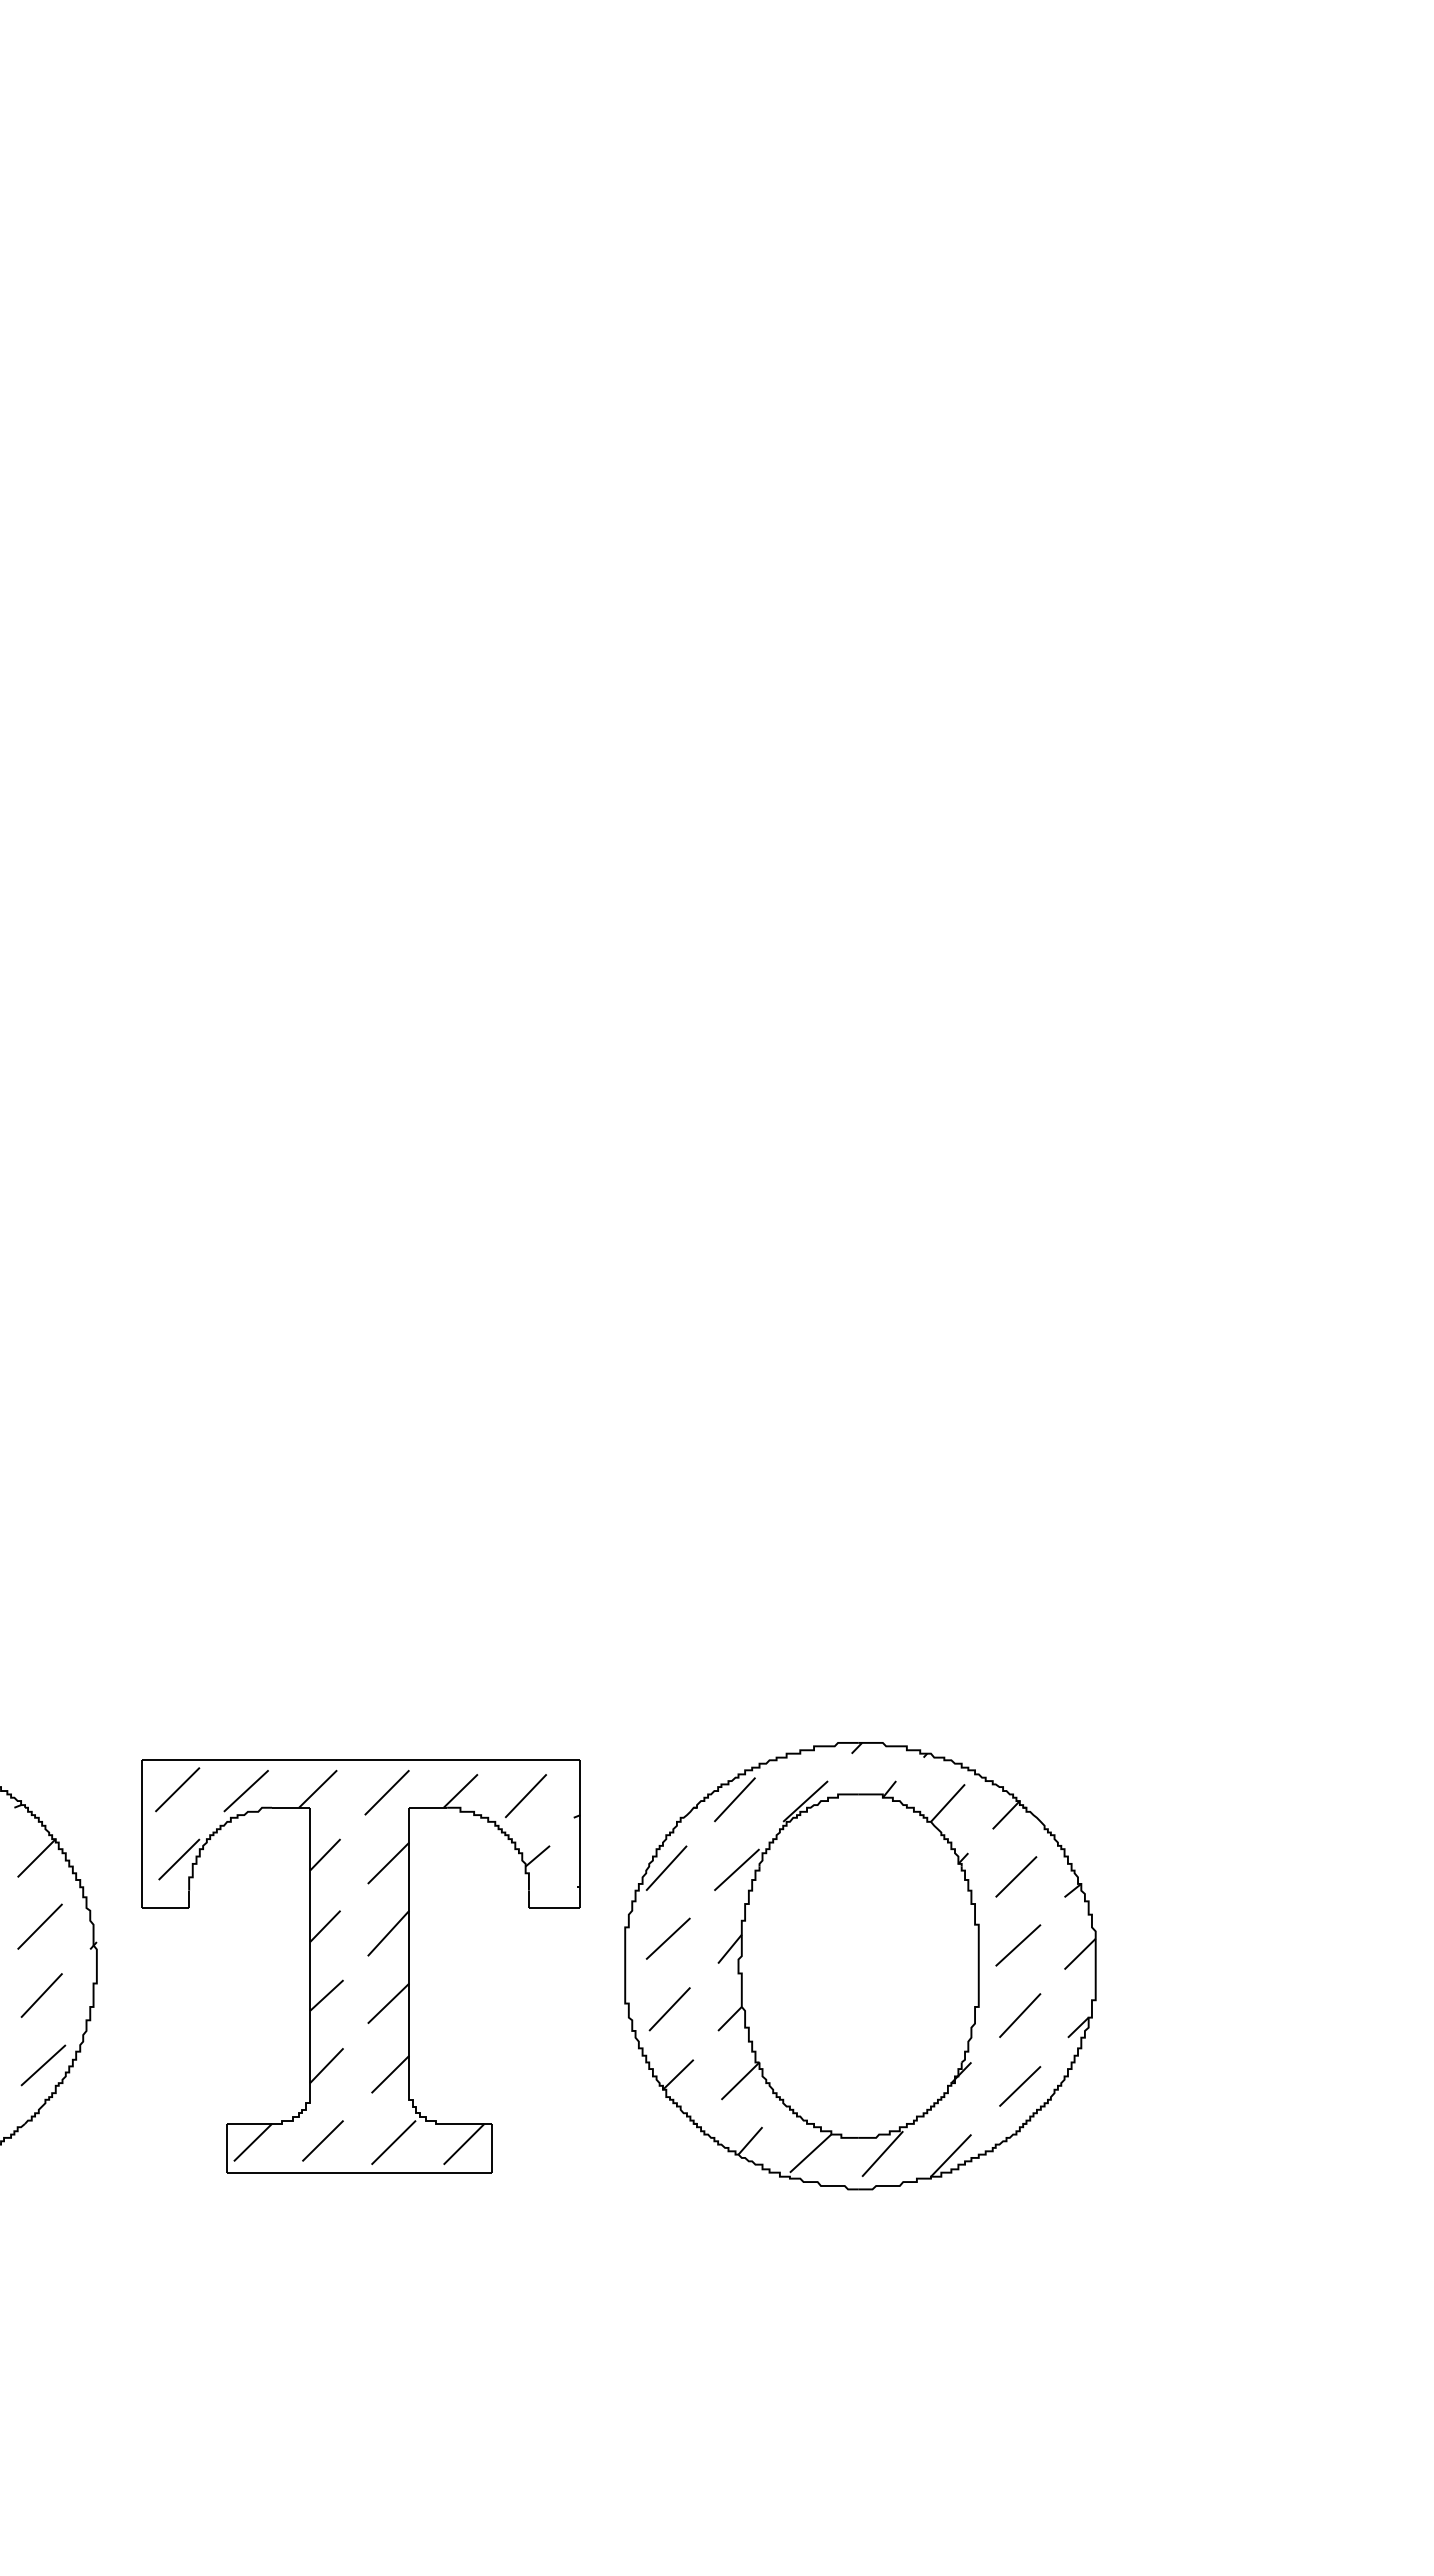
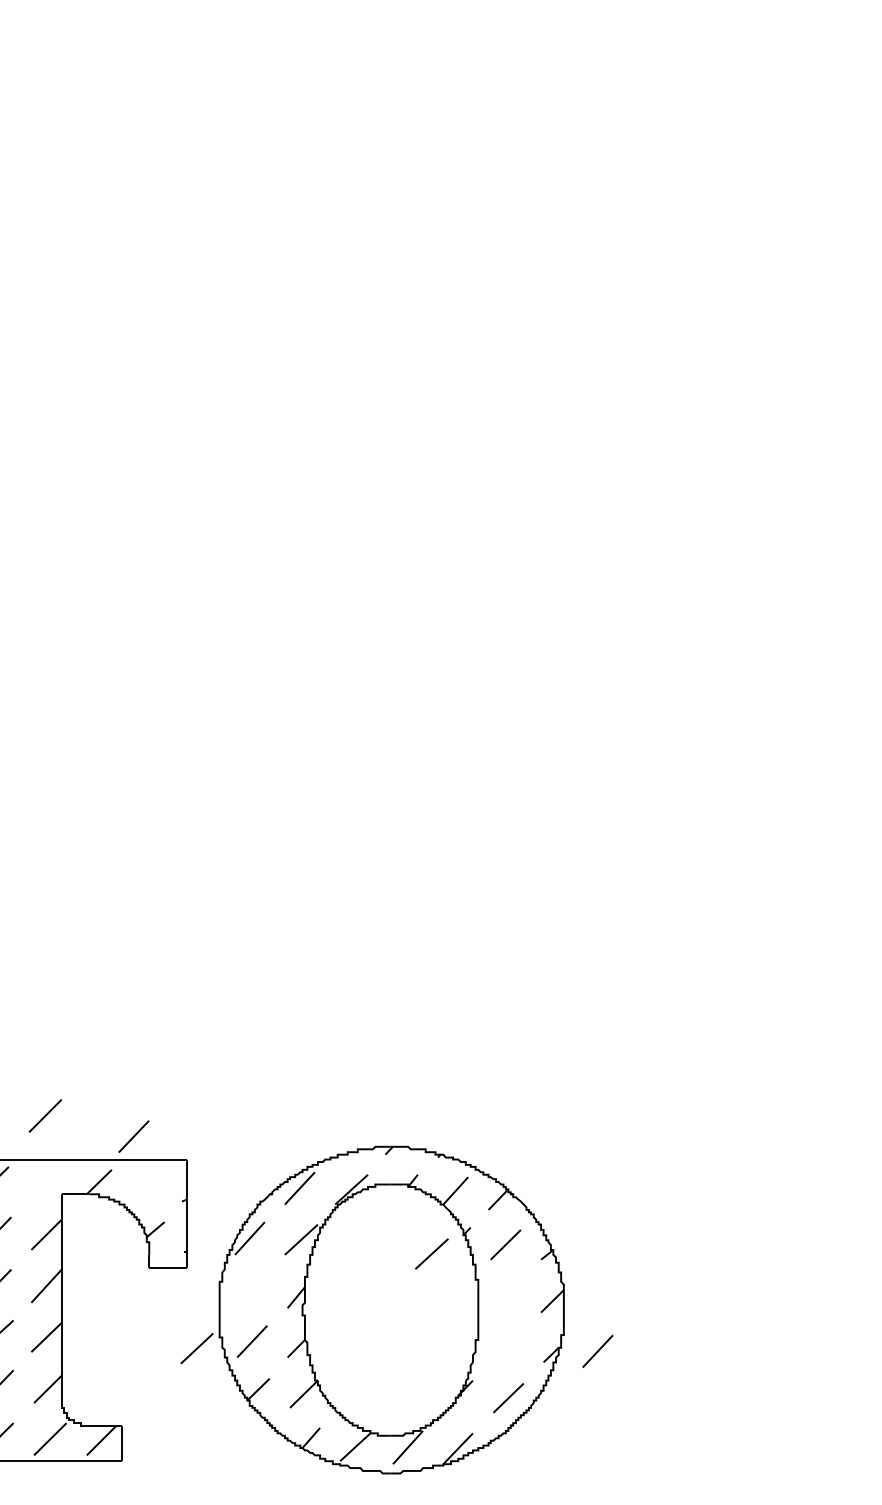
line: (386, 1792) -> (45, 1115), moved
line: (525, 1796) -> (133, 1136), moved
line: (667, 1938) -> (196, 1348), moved
line: (1018, 1945) -> (432, 1254), moved
line: (1020, 2015) -> (598, 1351), moved

